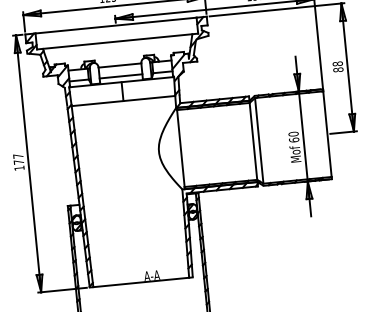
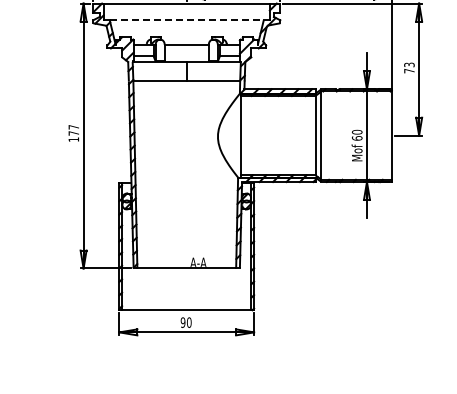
line: (118, 41) -> (187, 20), solid -> dashed
text: (338, 66) -> (409, 67), 88 -> 73
line: (120, 75) -> (186, 55), removed

